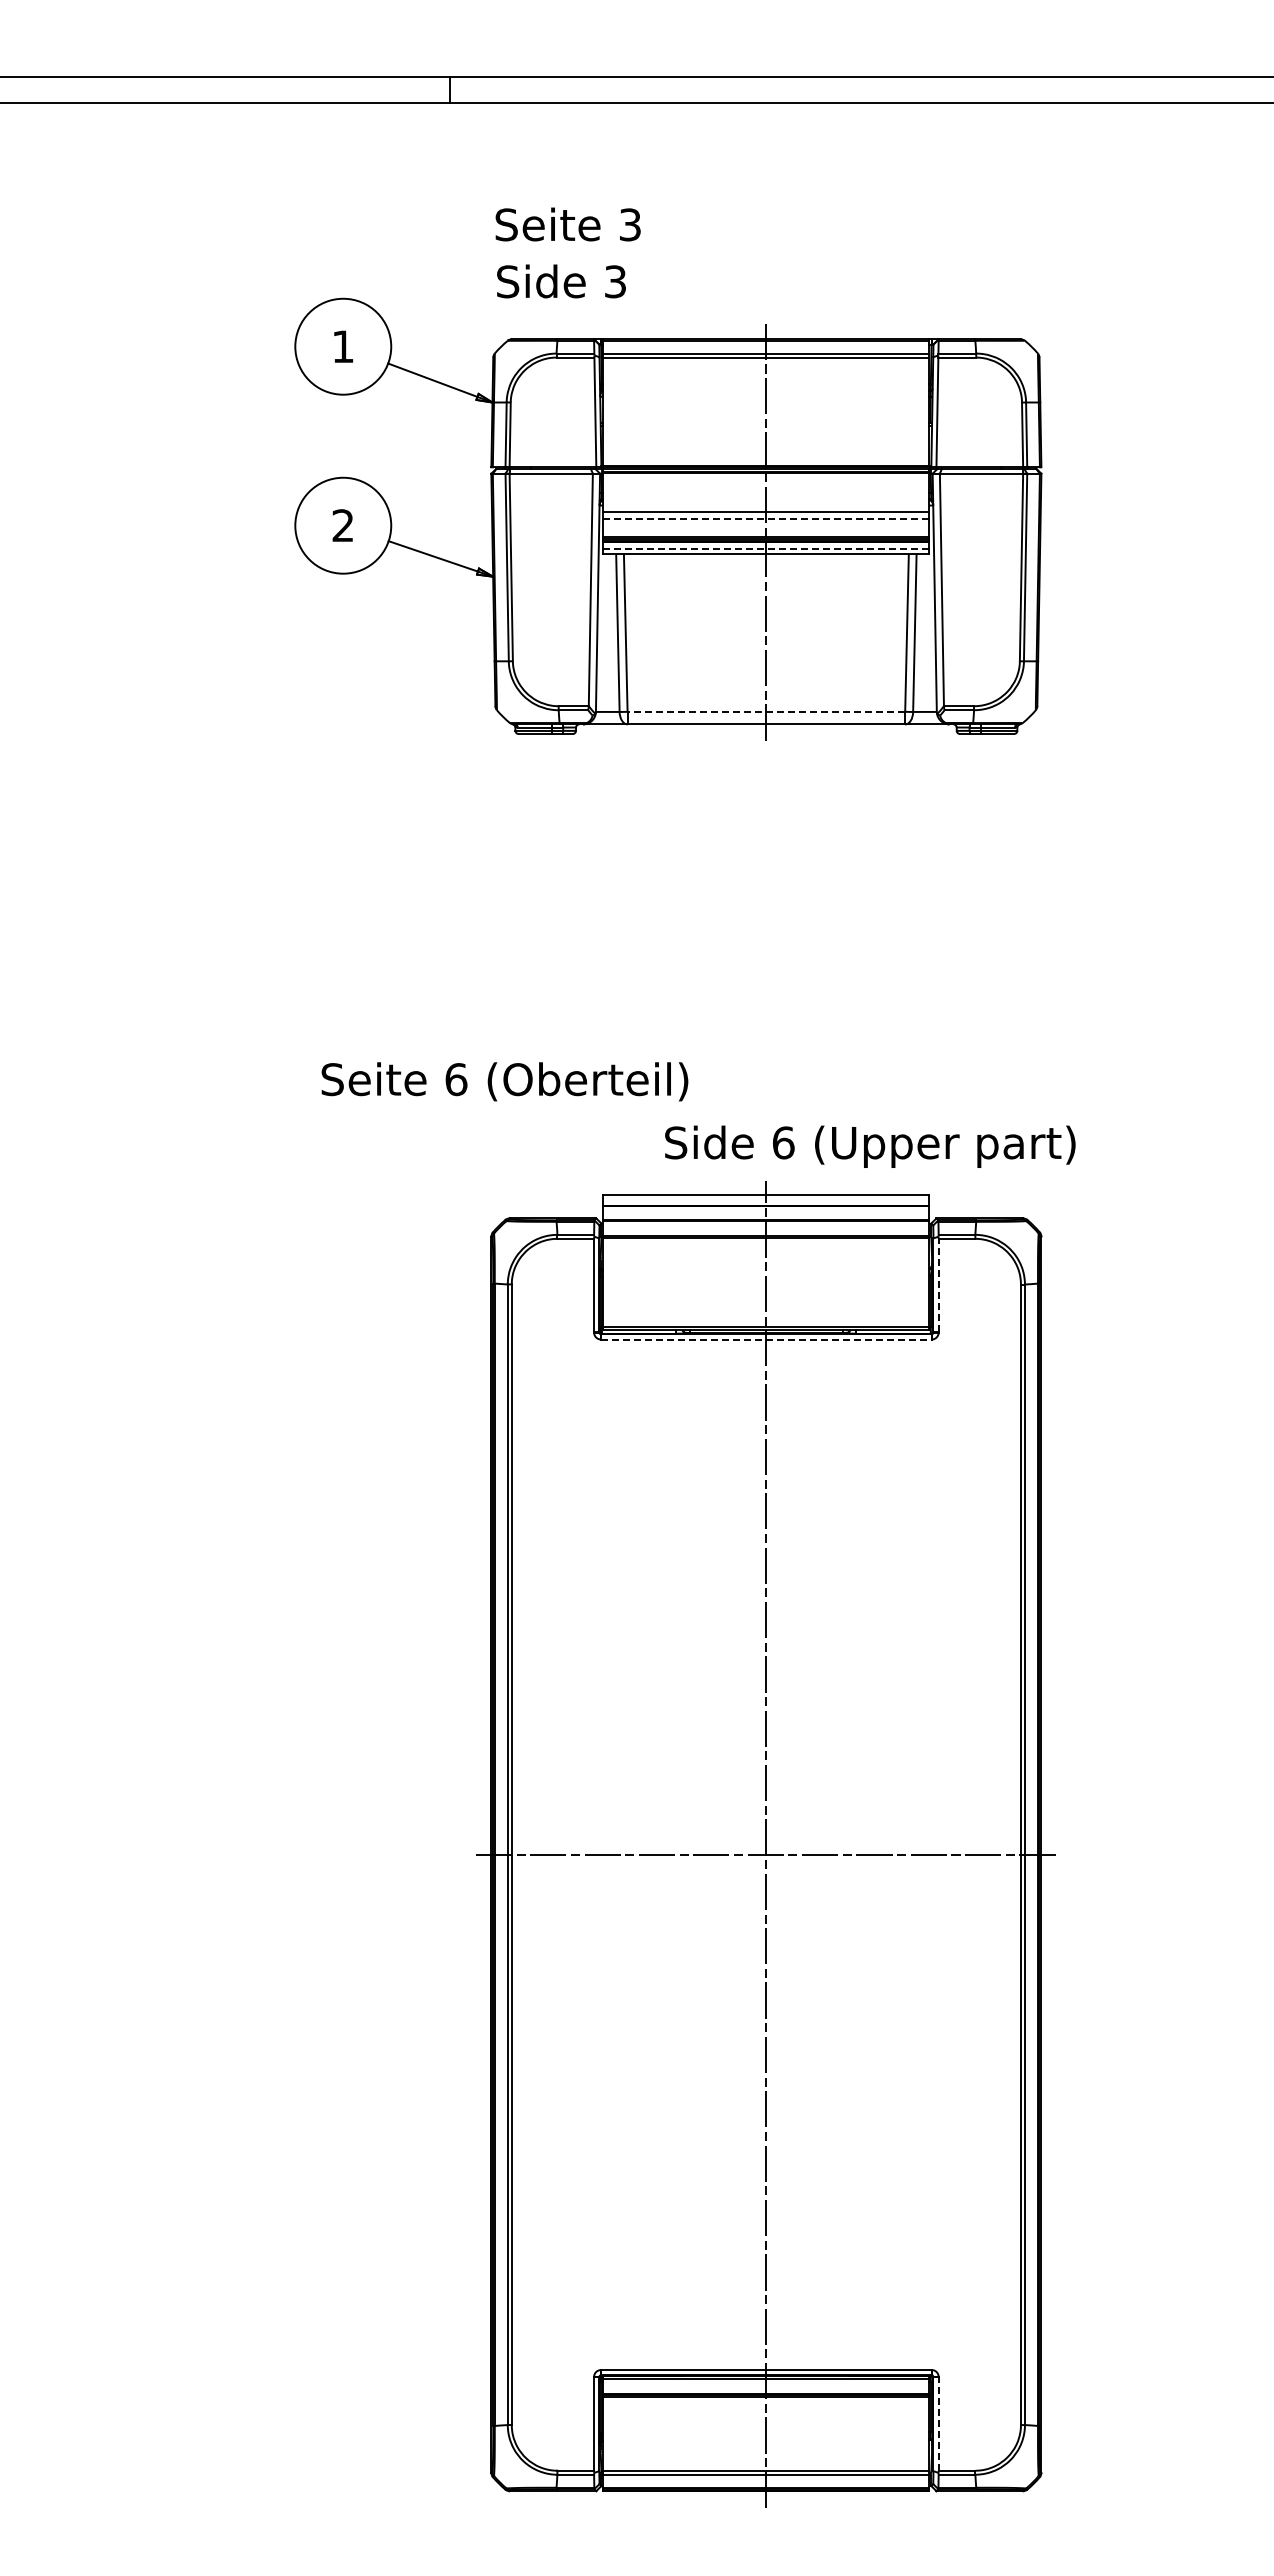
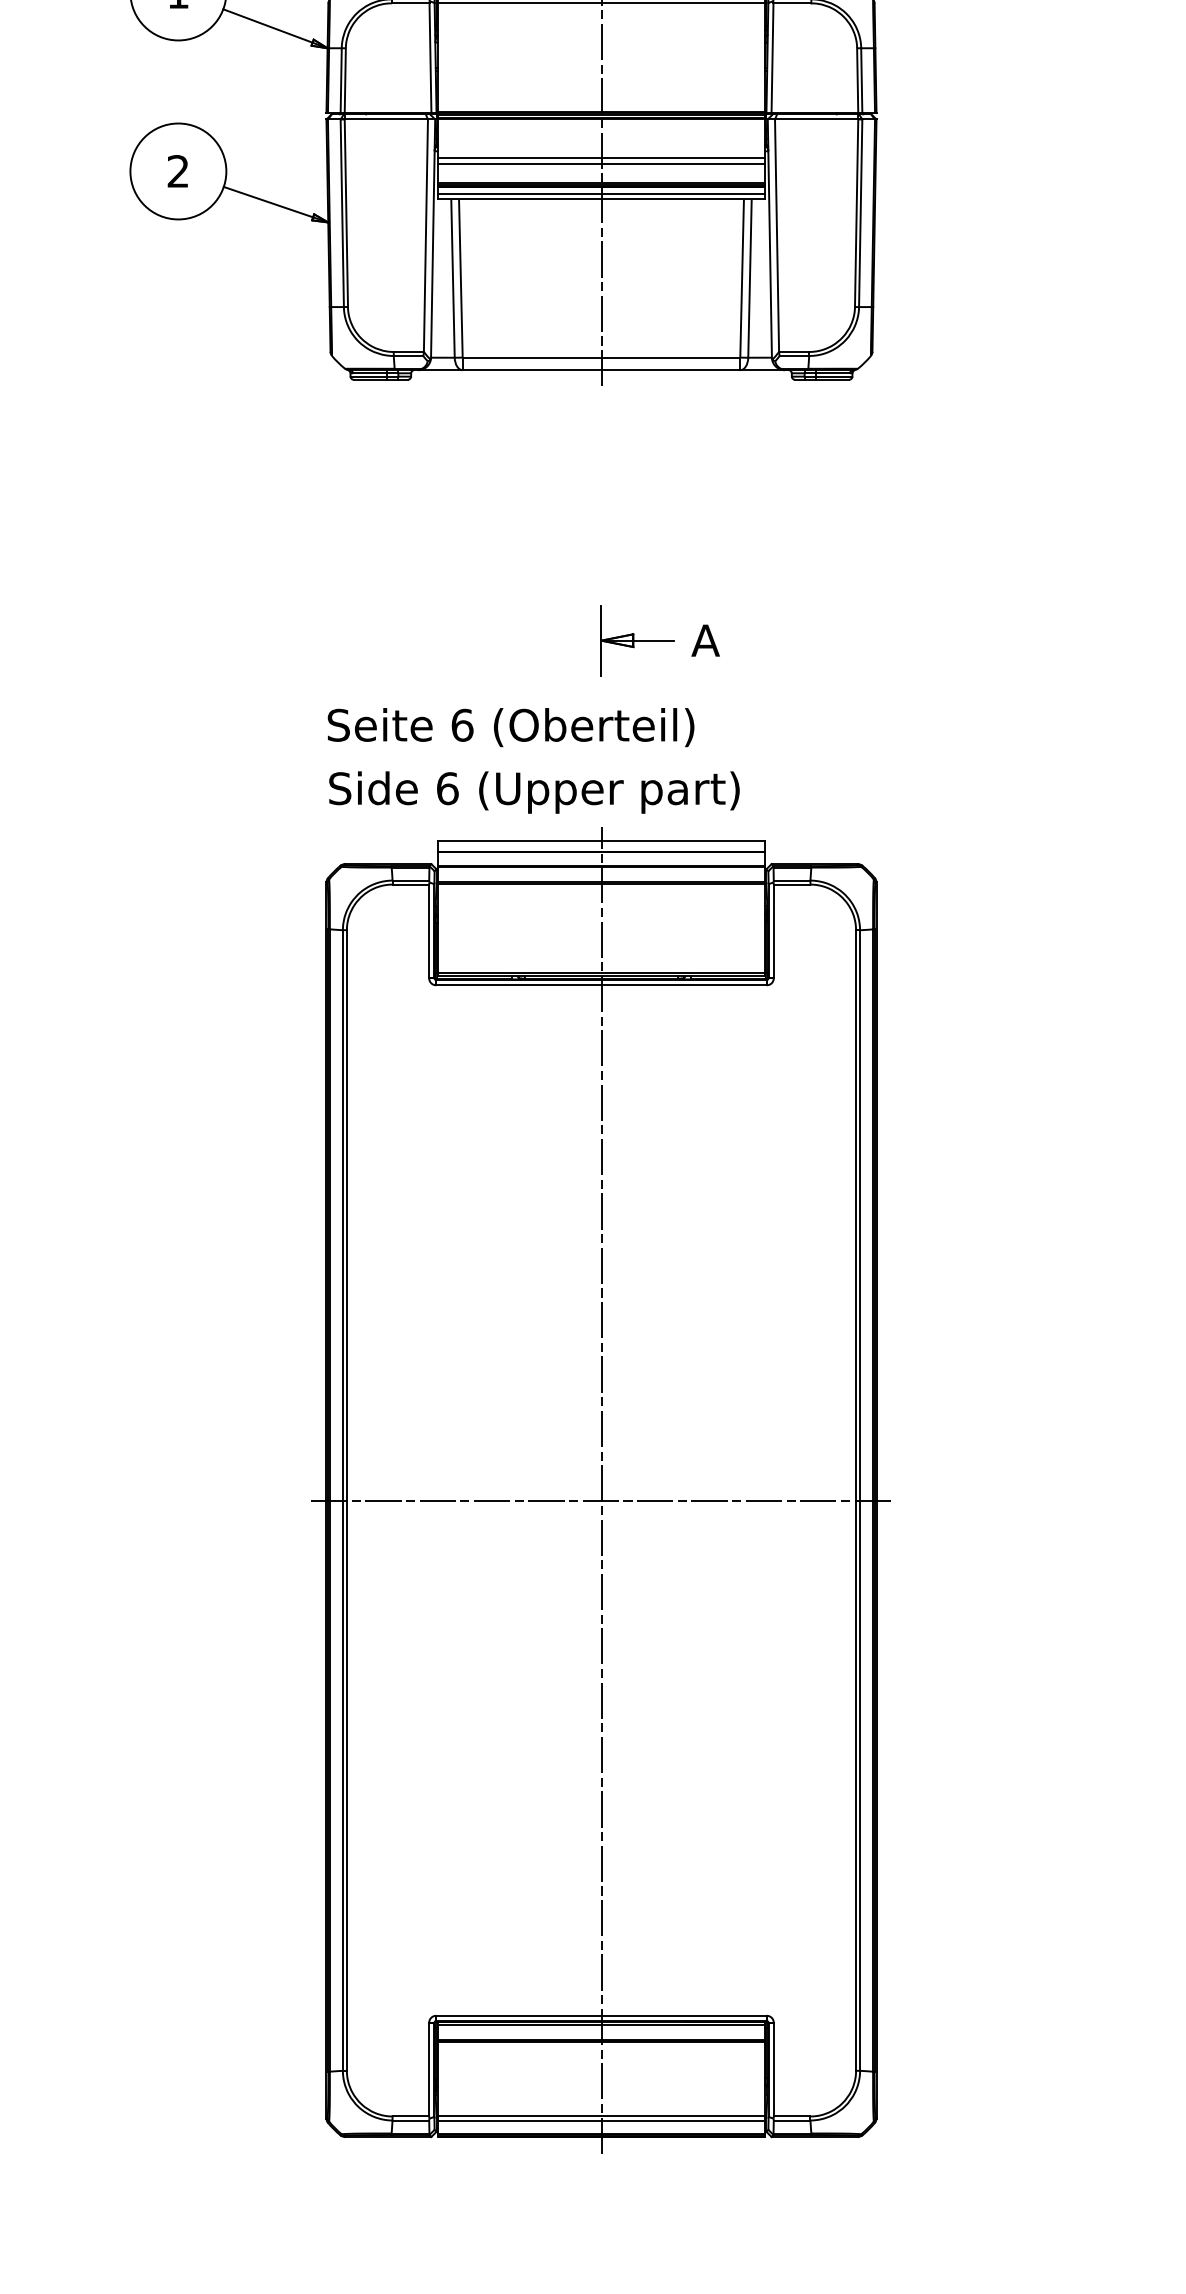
line: (766, 518) -> (601, 164), dashed -> solid
line: (766, 548) -> (601, 194), dashed -> solid
line: (766, 711) -> (601, 357), dashed -> solid
part: (824, 994) -> (659, 640), added
text: (504, 1081) -> (510, 727), moved
text: (870, 1146) -> (534, 792), moved
line: (938, 1285) -> (773, 931), dashed -> solid
line: (766, 1339) -> (601, 985), dashed -> solid
line: (938, 2423) -> (773, 2069), dashed -> solid

